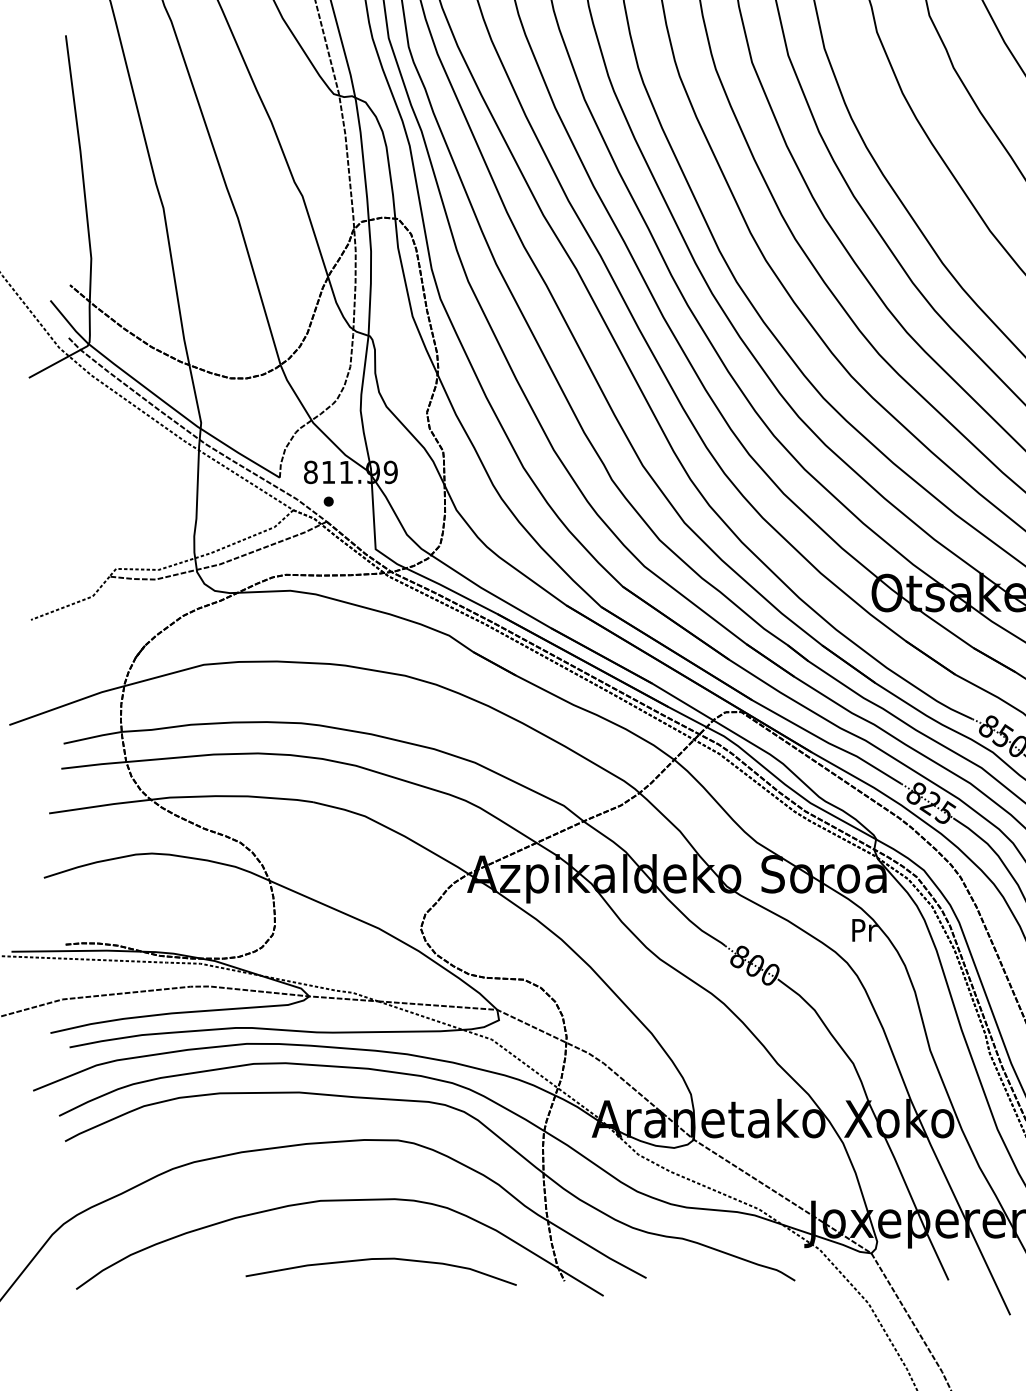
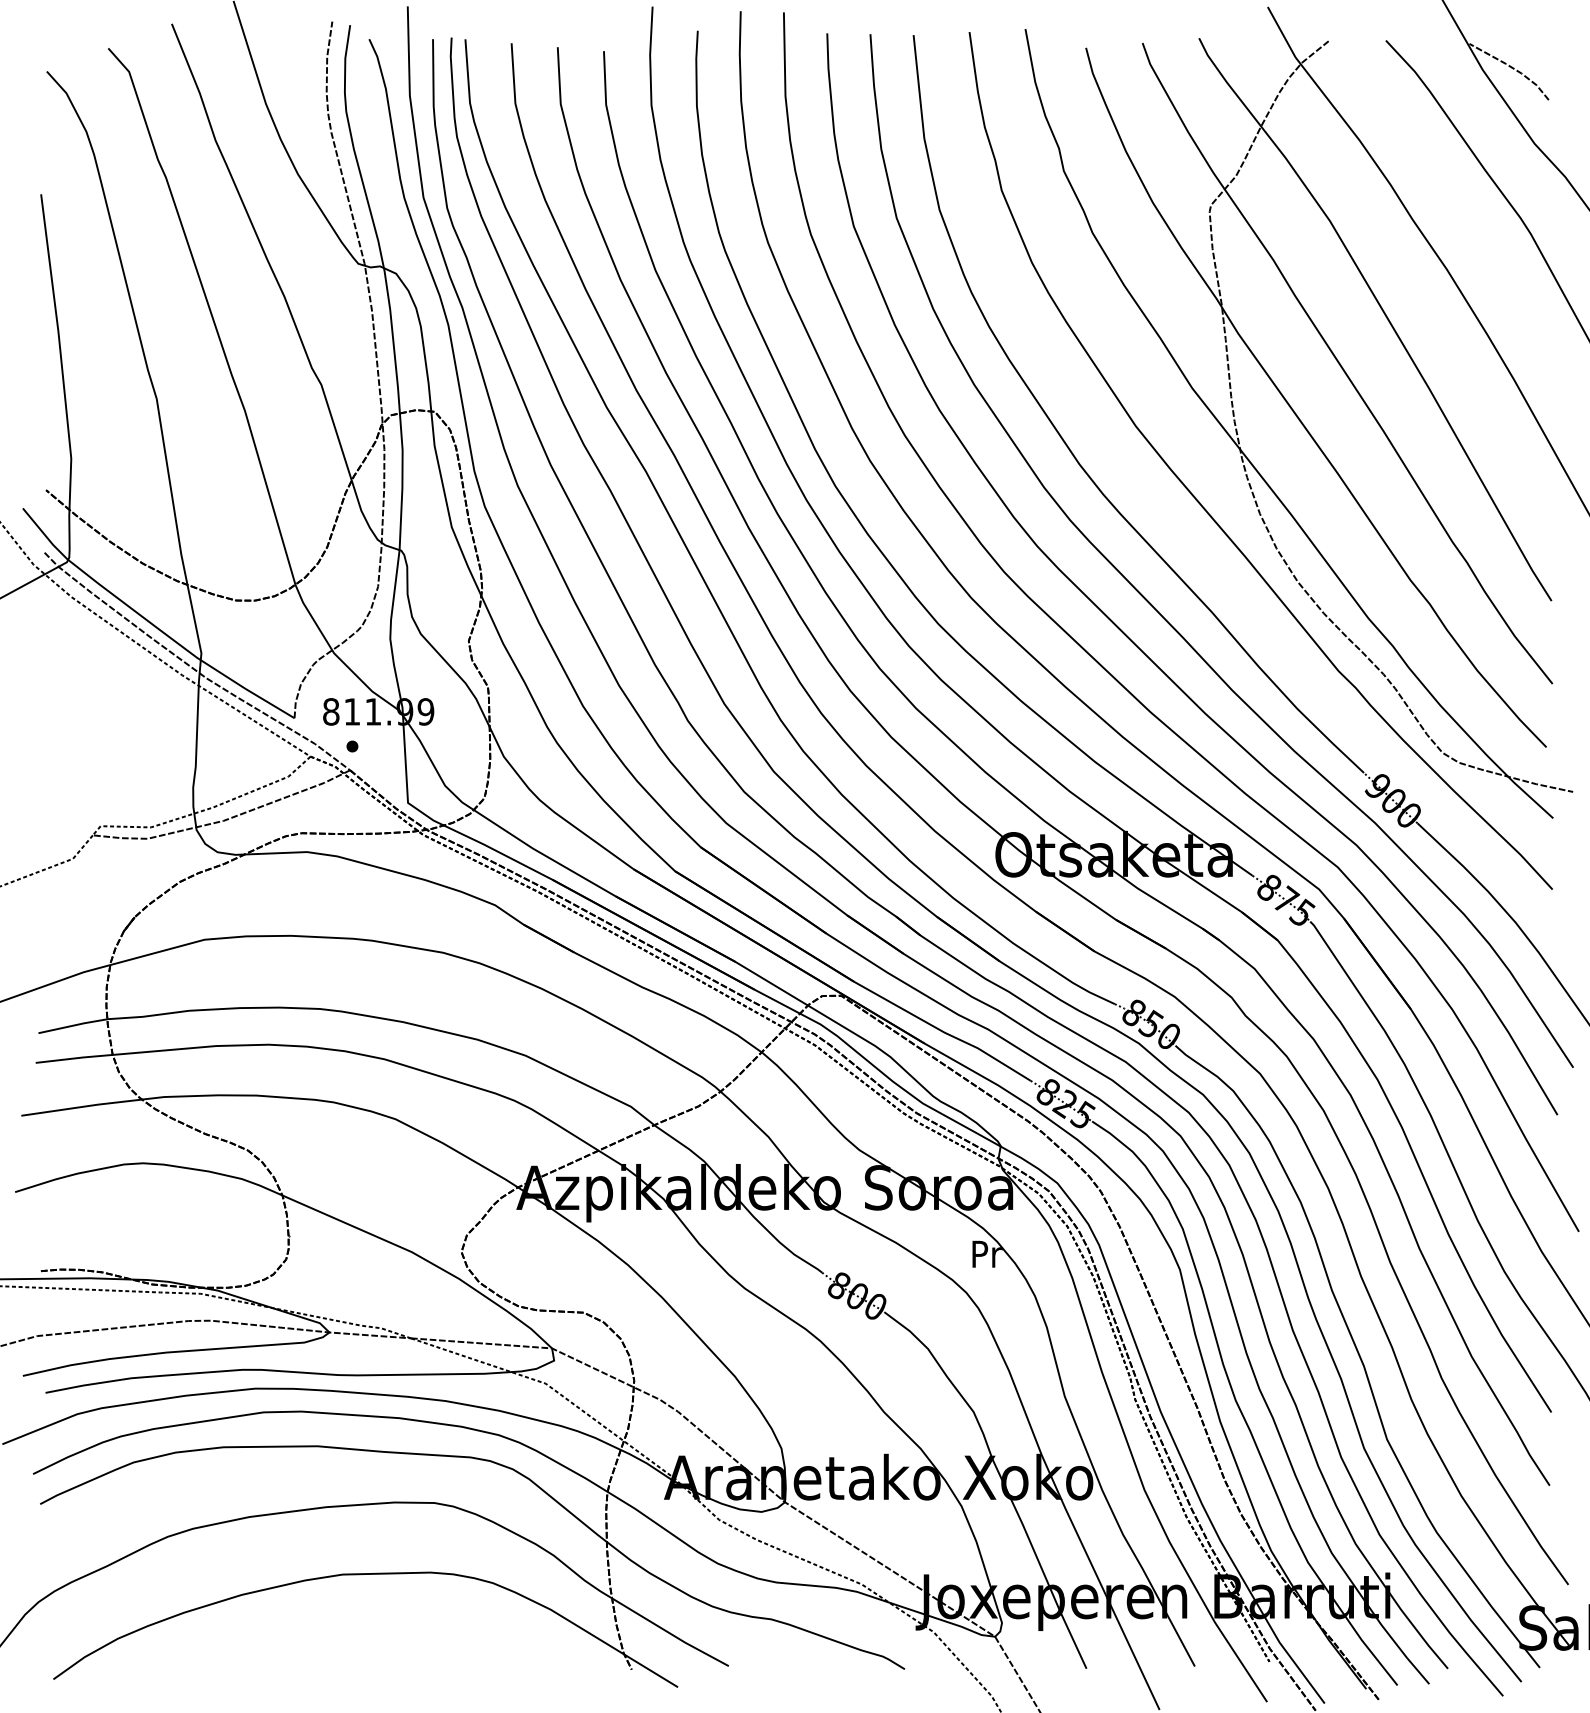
curve: (381, 1259) -> (414, 1644), removed

